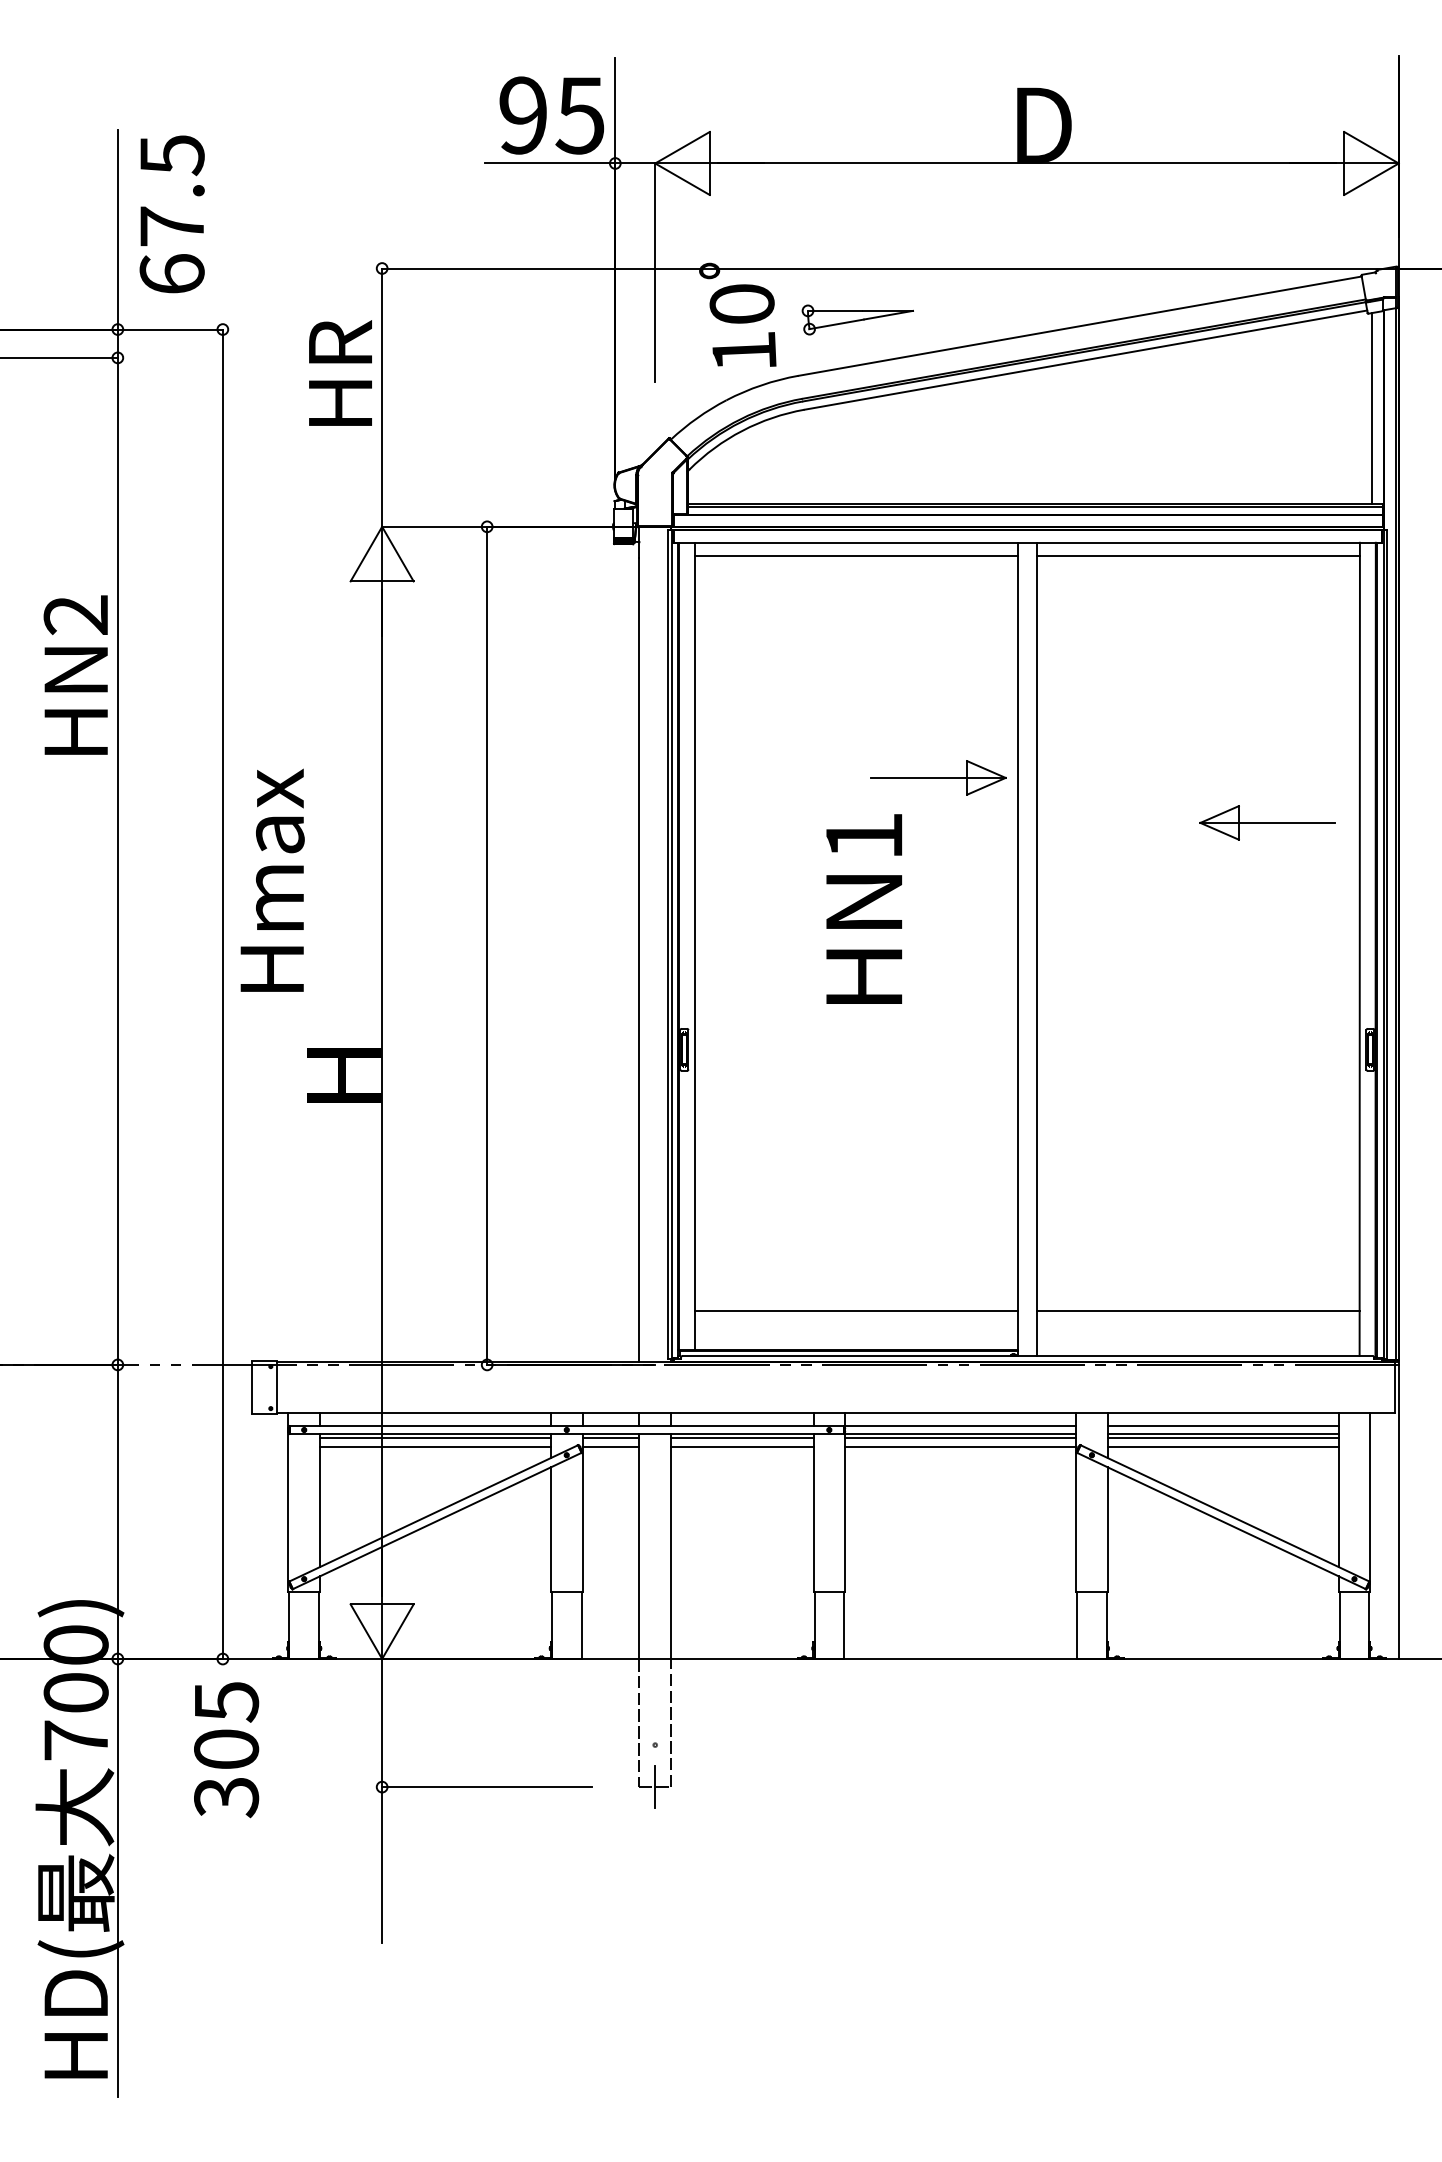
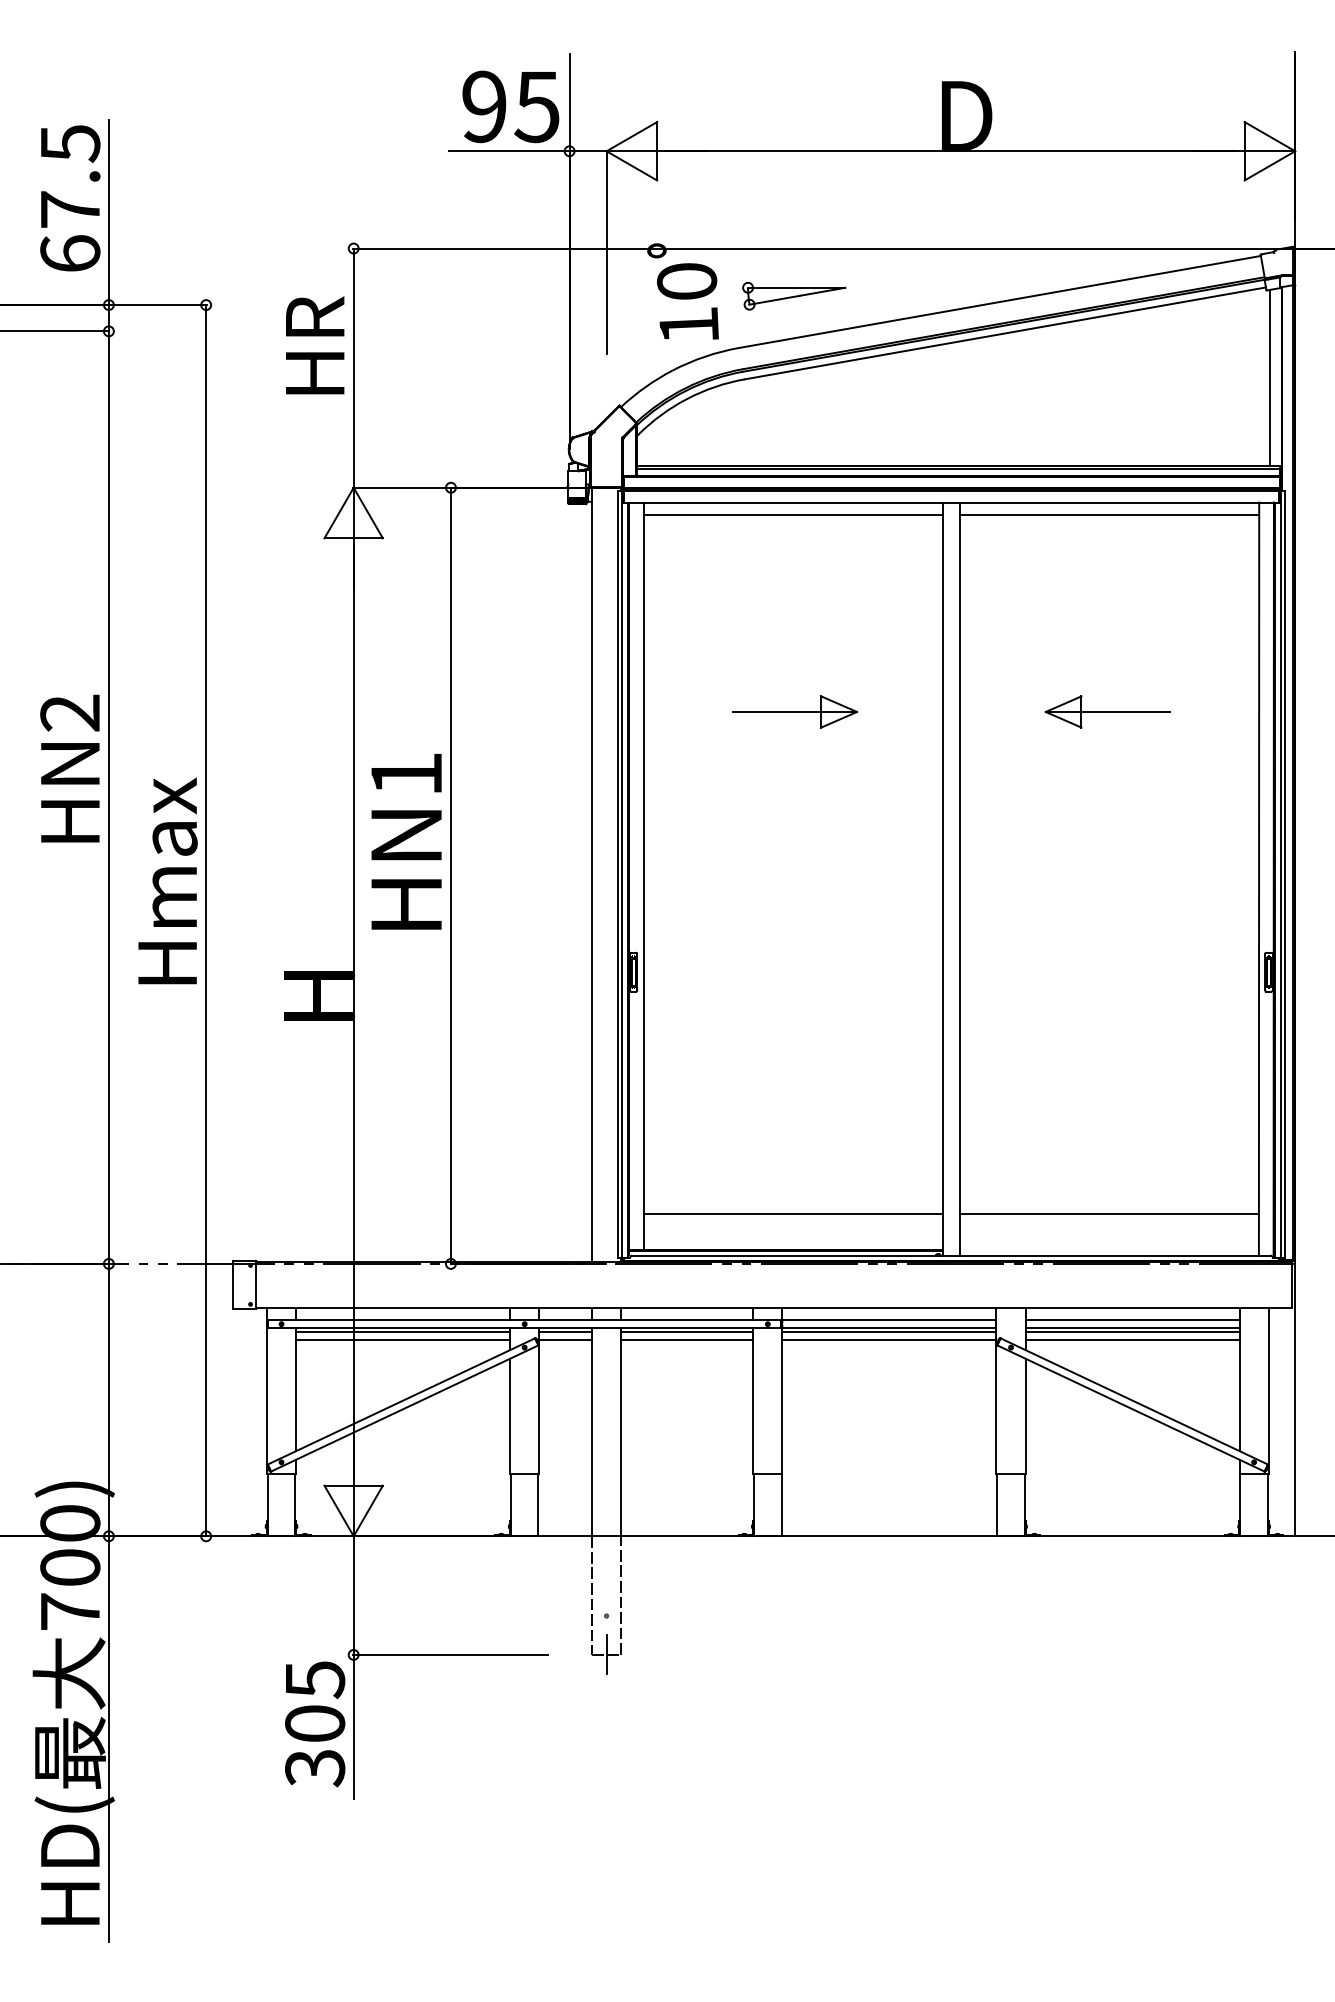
text: (171, 214) -> (69, 198), moved
text: (75, 674) -> (69, 768), moved
part: (938, 777) -> (794, 711), moved
part: (1267, 822) -> (1107, 711), moved
text: (272, 879) -> (167, 880), moved
text: (863, 908) -> (405, 841), moved
text: (226, 1750) -> (315, 1724), moved

